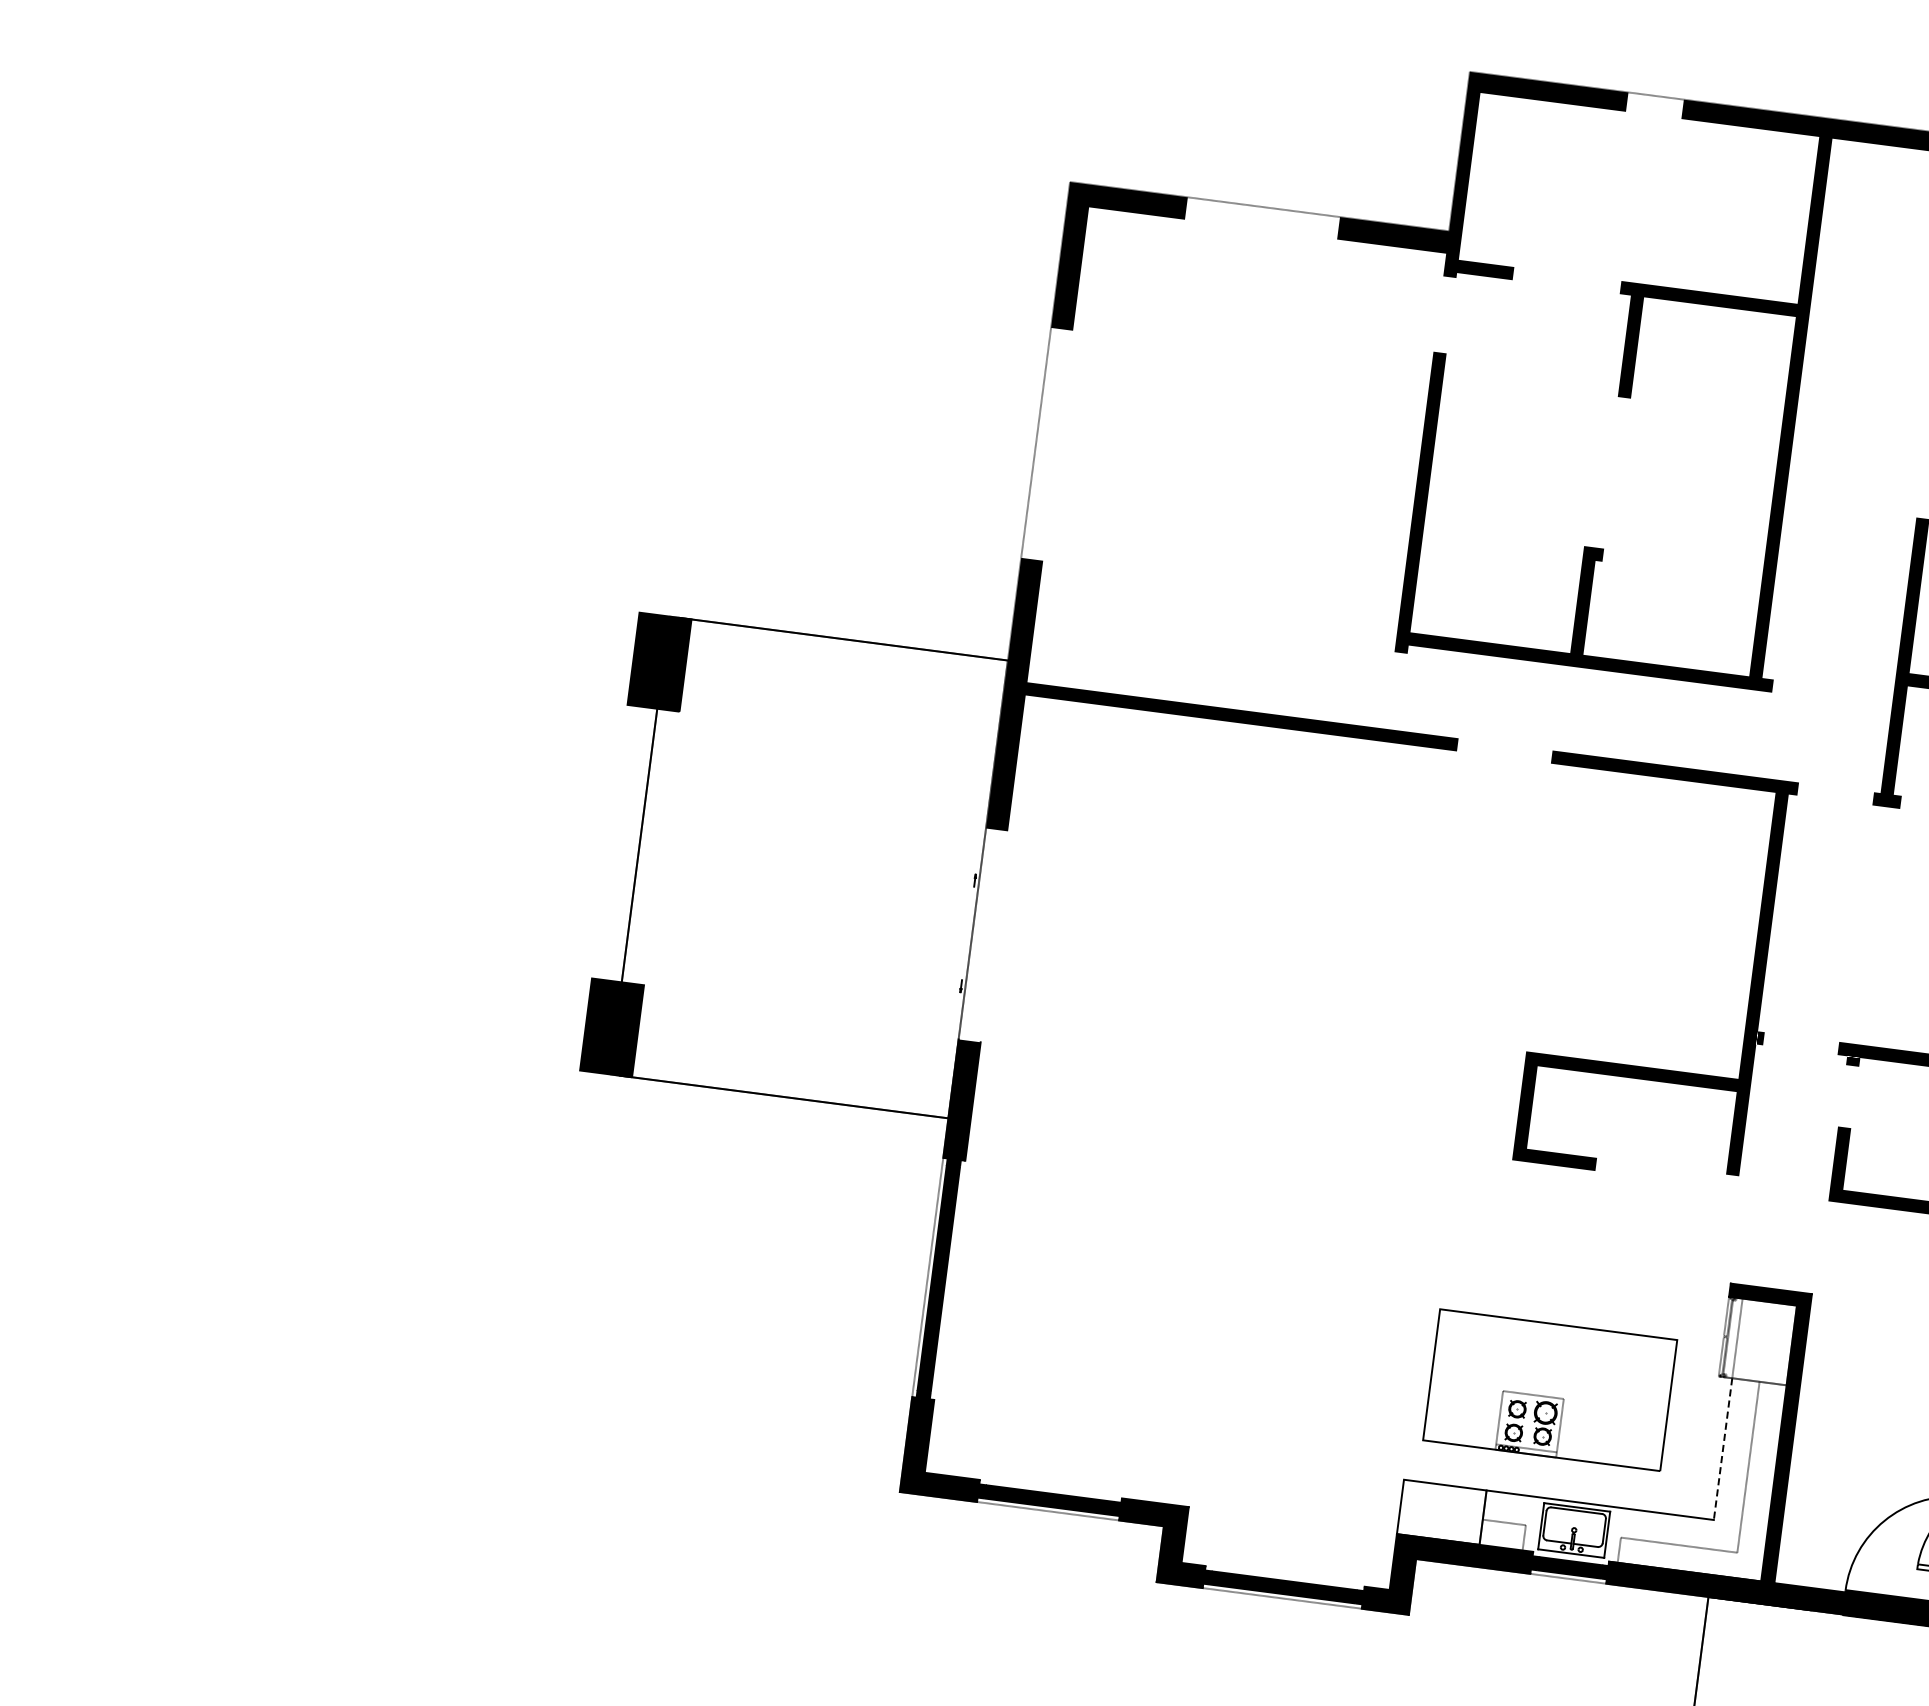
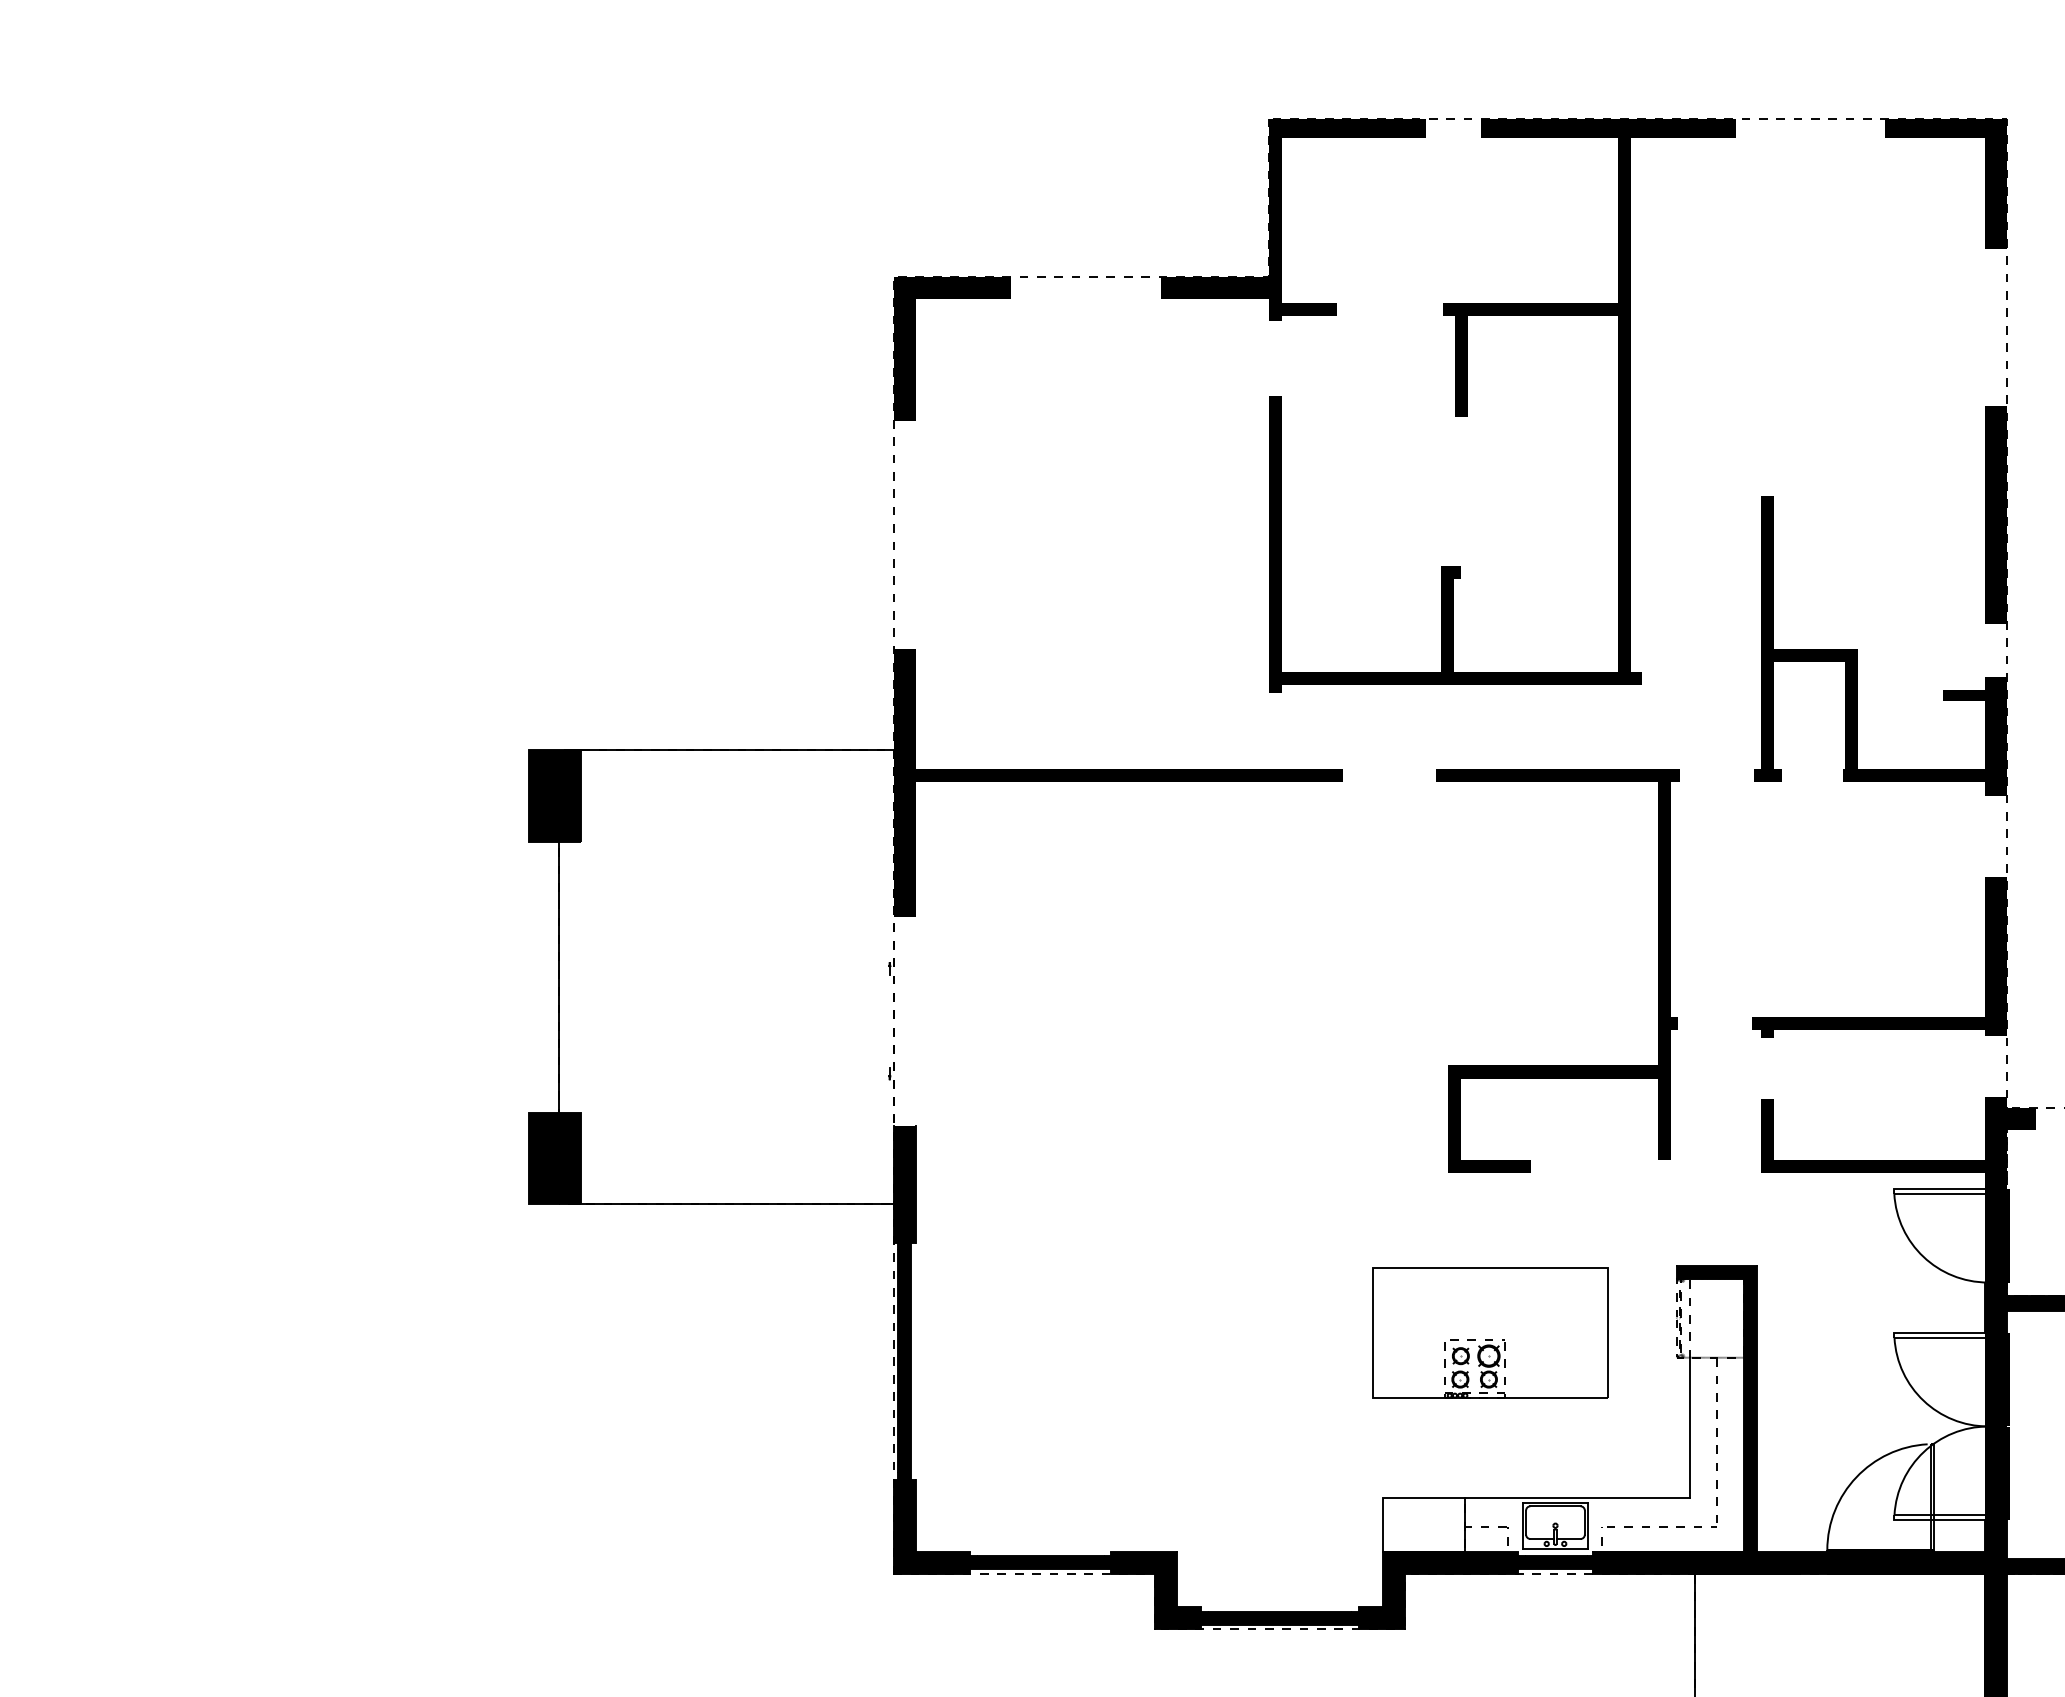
part: (1550, 1389) -> (1490, 1332), moved
line: (1723, 1449) -> (1690, 1428), dashed -> solid

